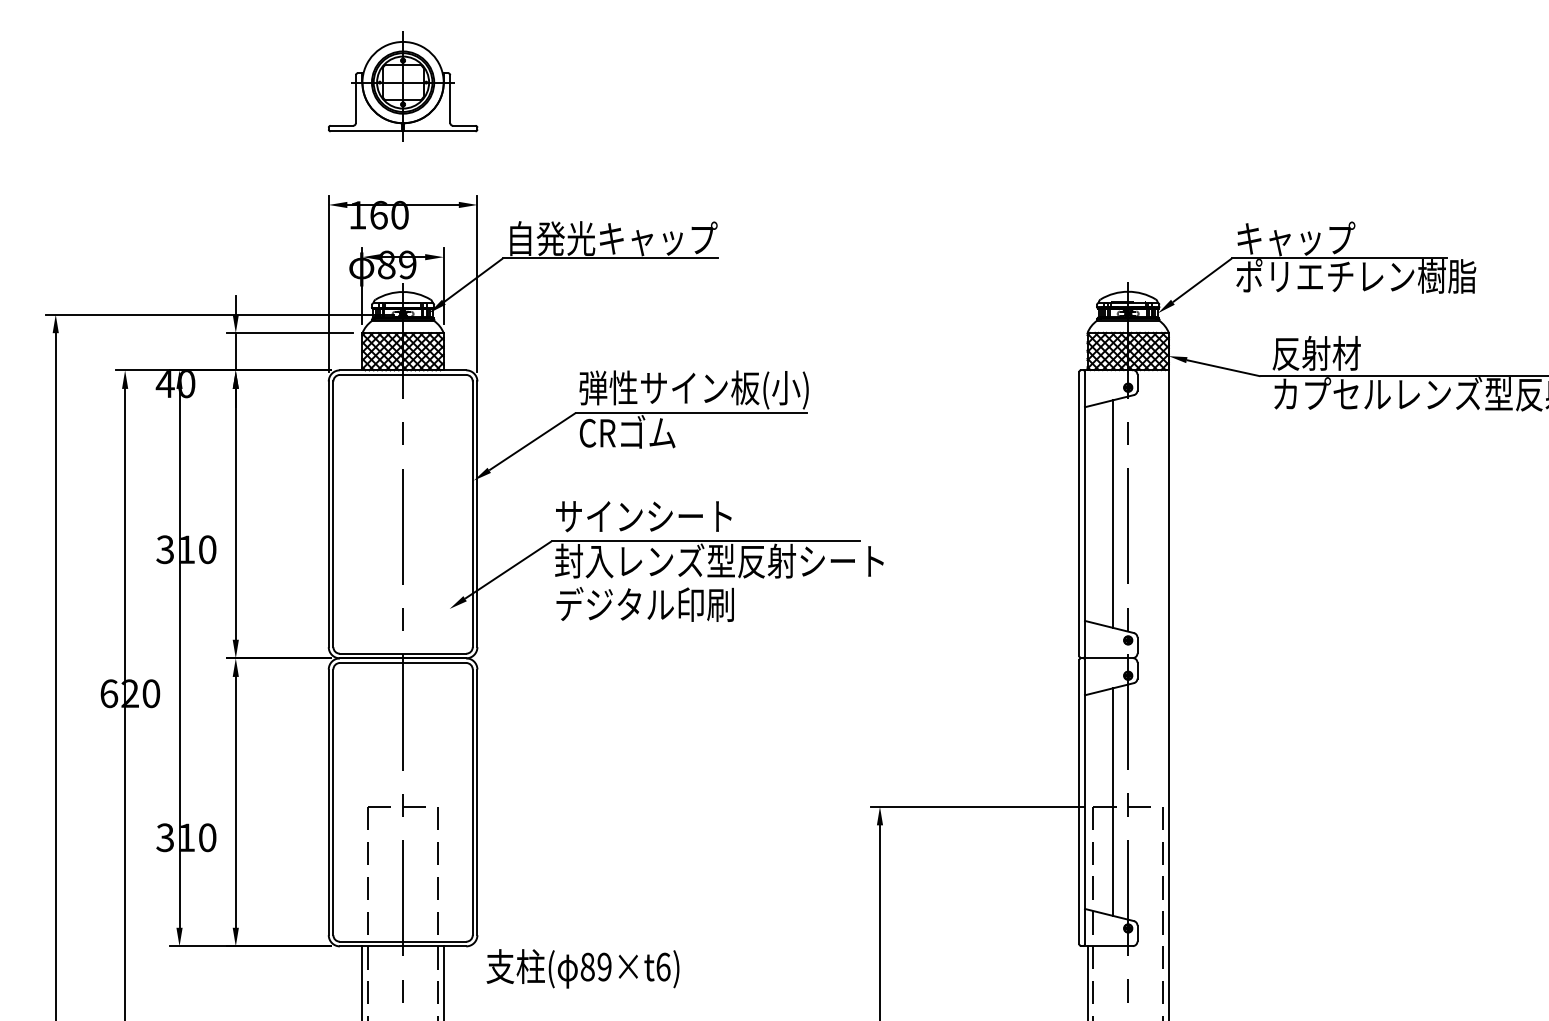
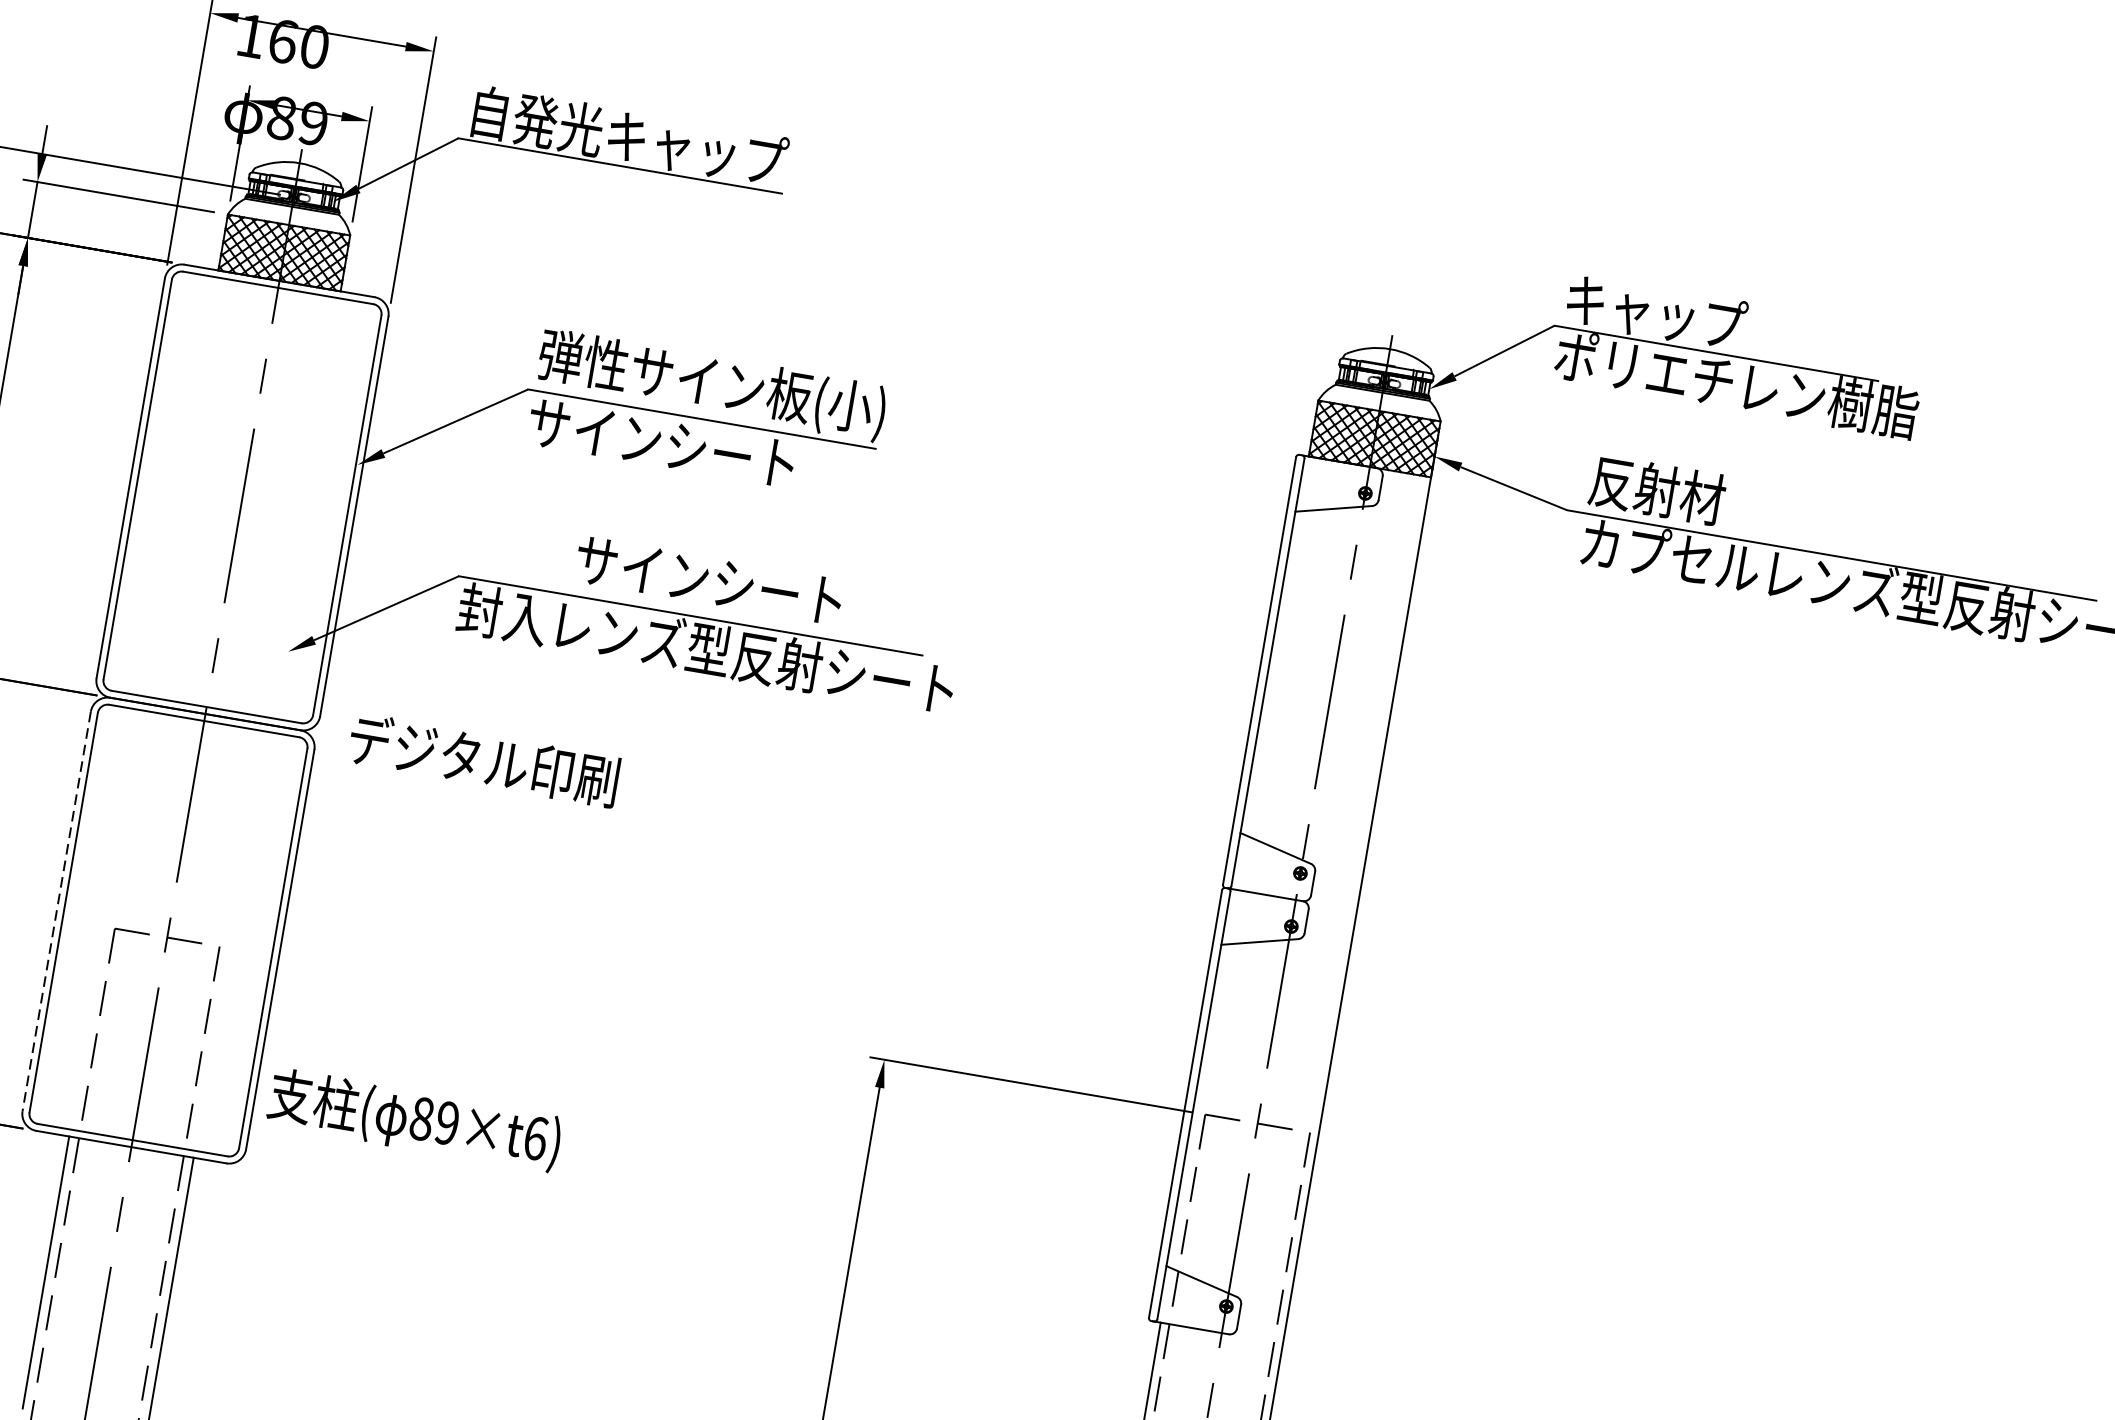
text: (667, 431) -> (661, 440), CRゴム -> サインシート
line: (1112, 513) -> (1309, 678), removed
text: (643, 516) -> (708, 580), moved
text: (644, 604) -> (483, 760), moved
line: (1112, 801) -> (1235, 1111), removed
line: (328, 802) -> (56, 911), solid -> dashed
text: (582, 968) -> (413, 1119), moved

